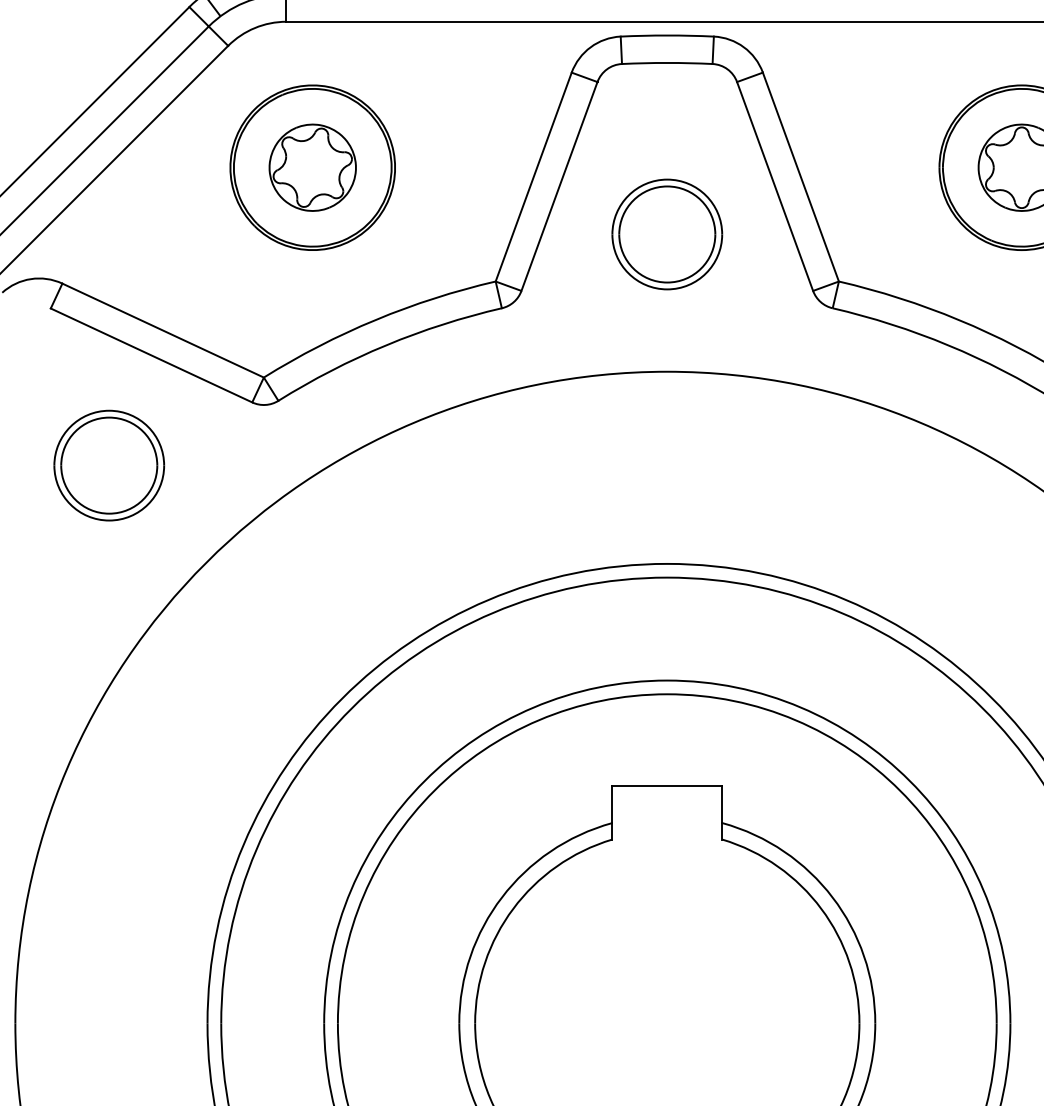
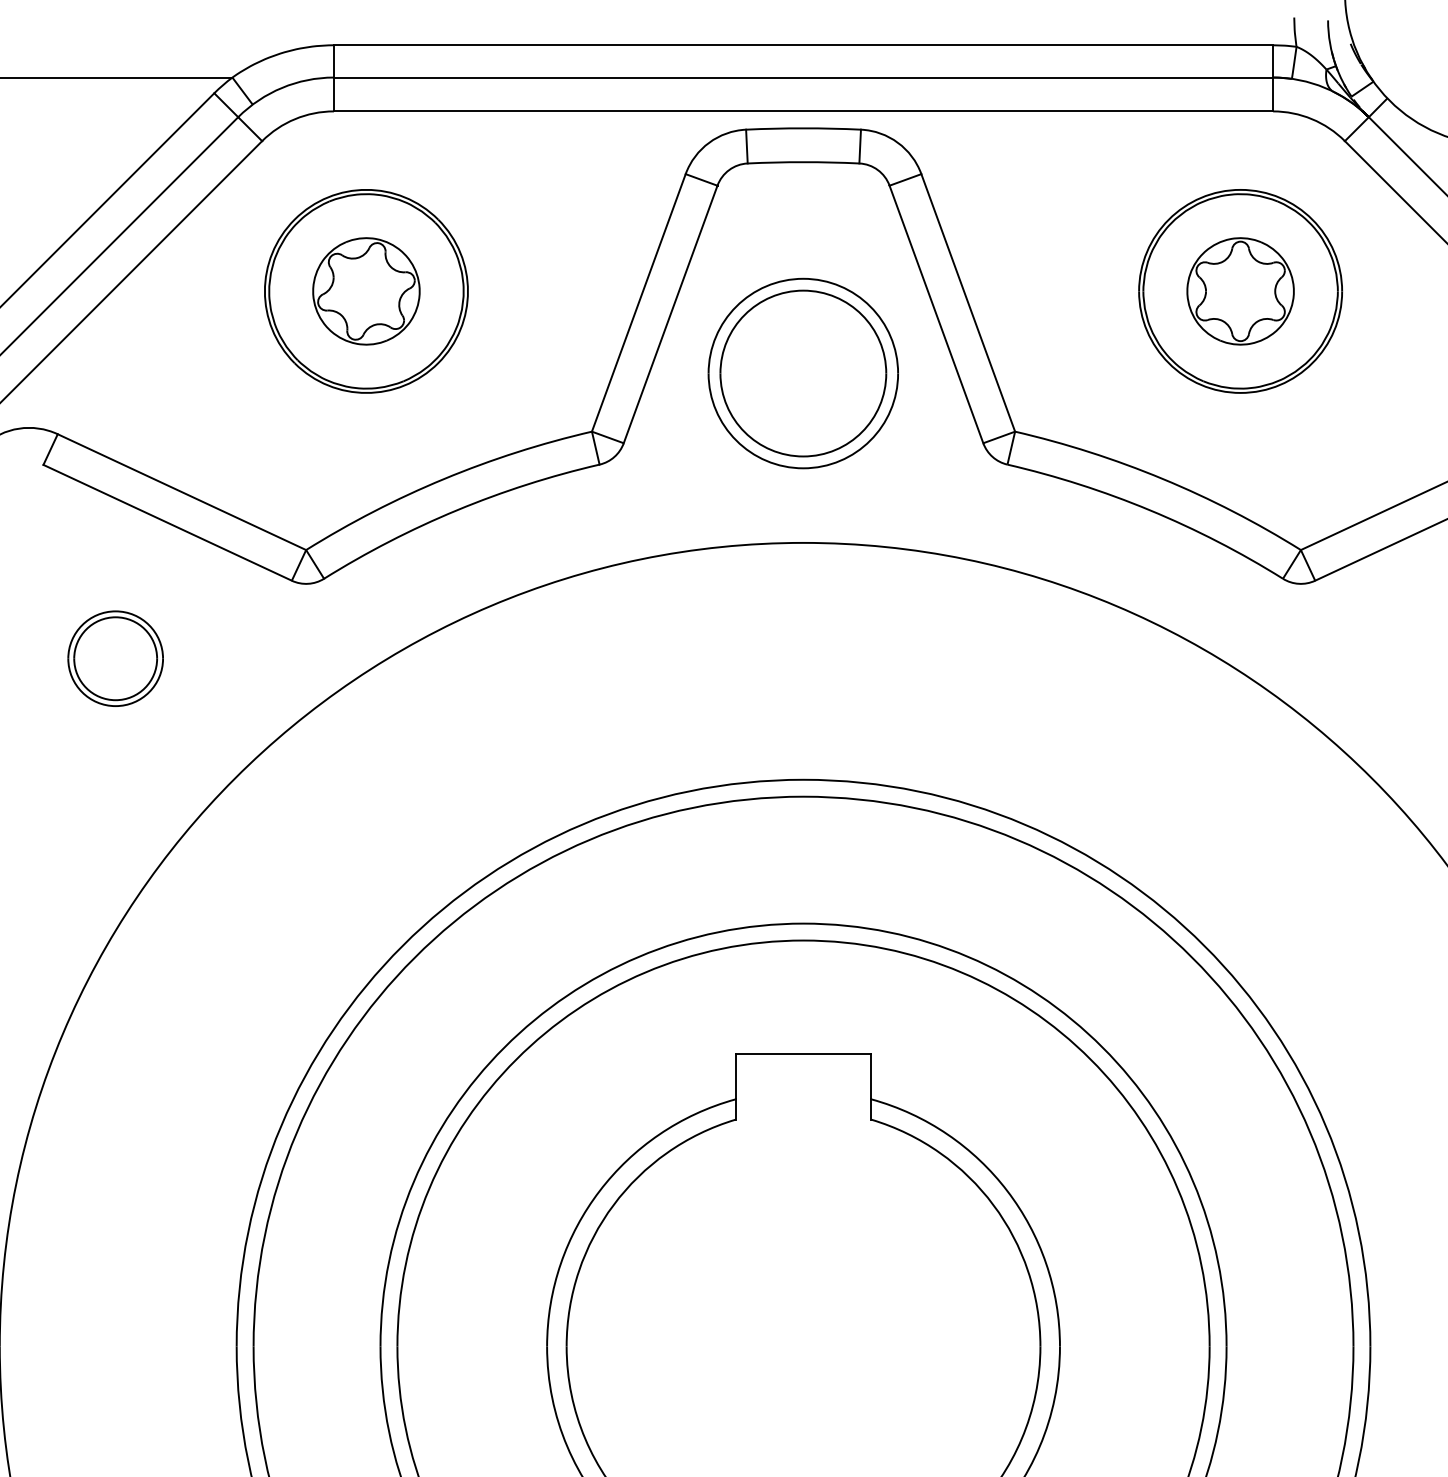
part: (667, 234) -> (803, 373), size x1.4
part: (109, 465) -> (115, 658), size x0.7

